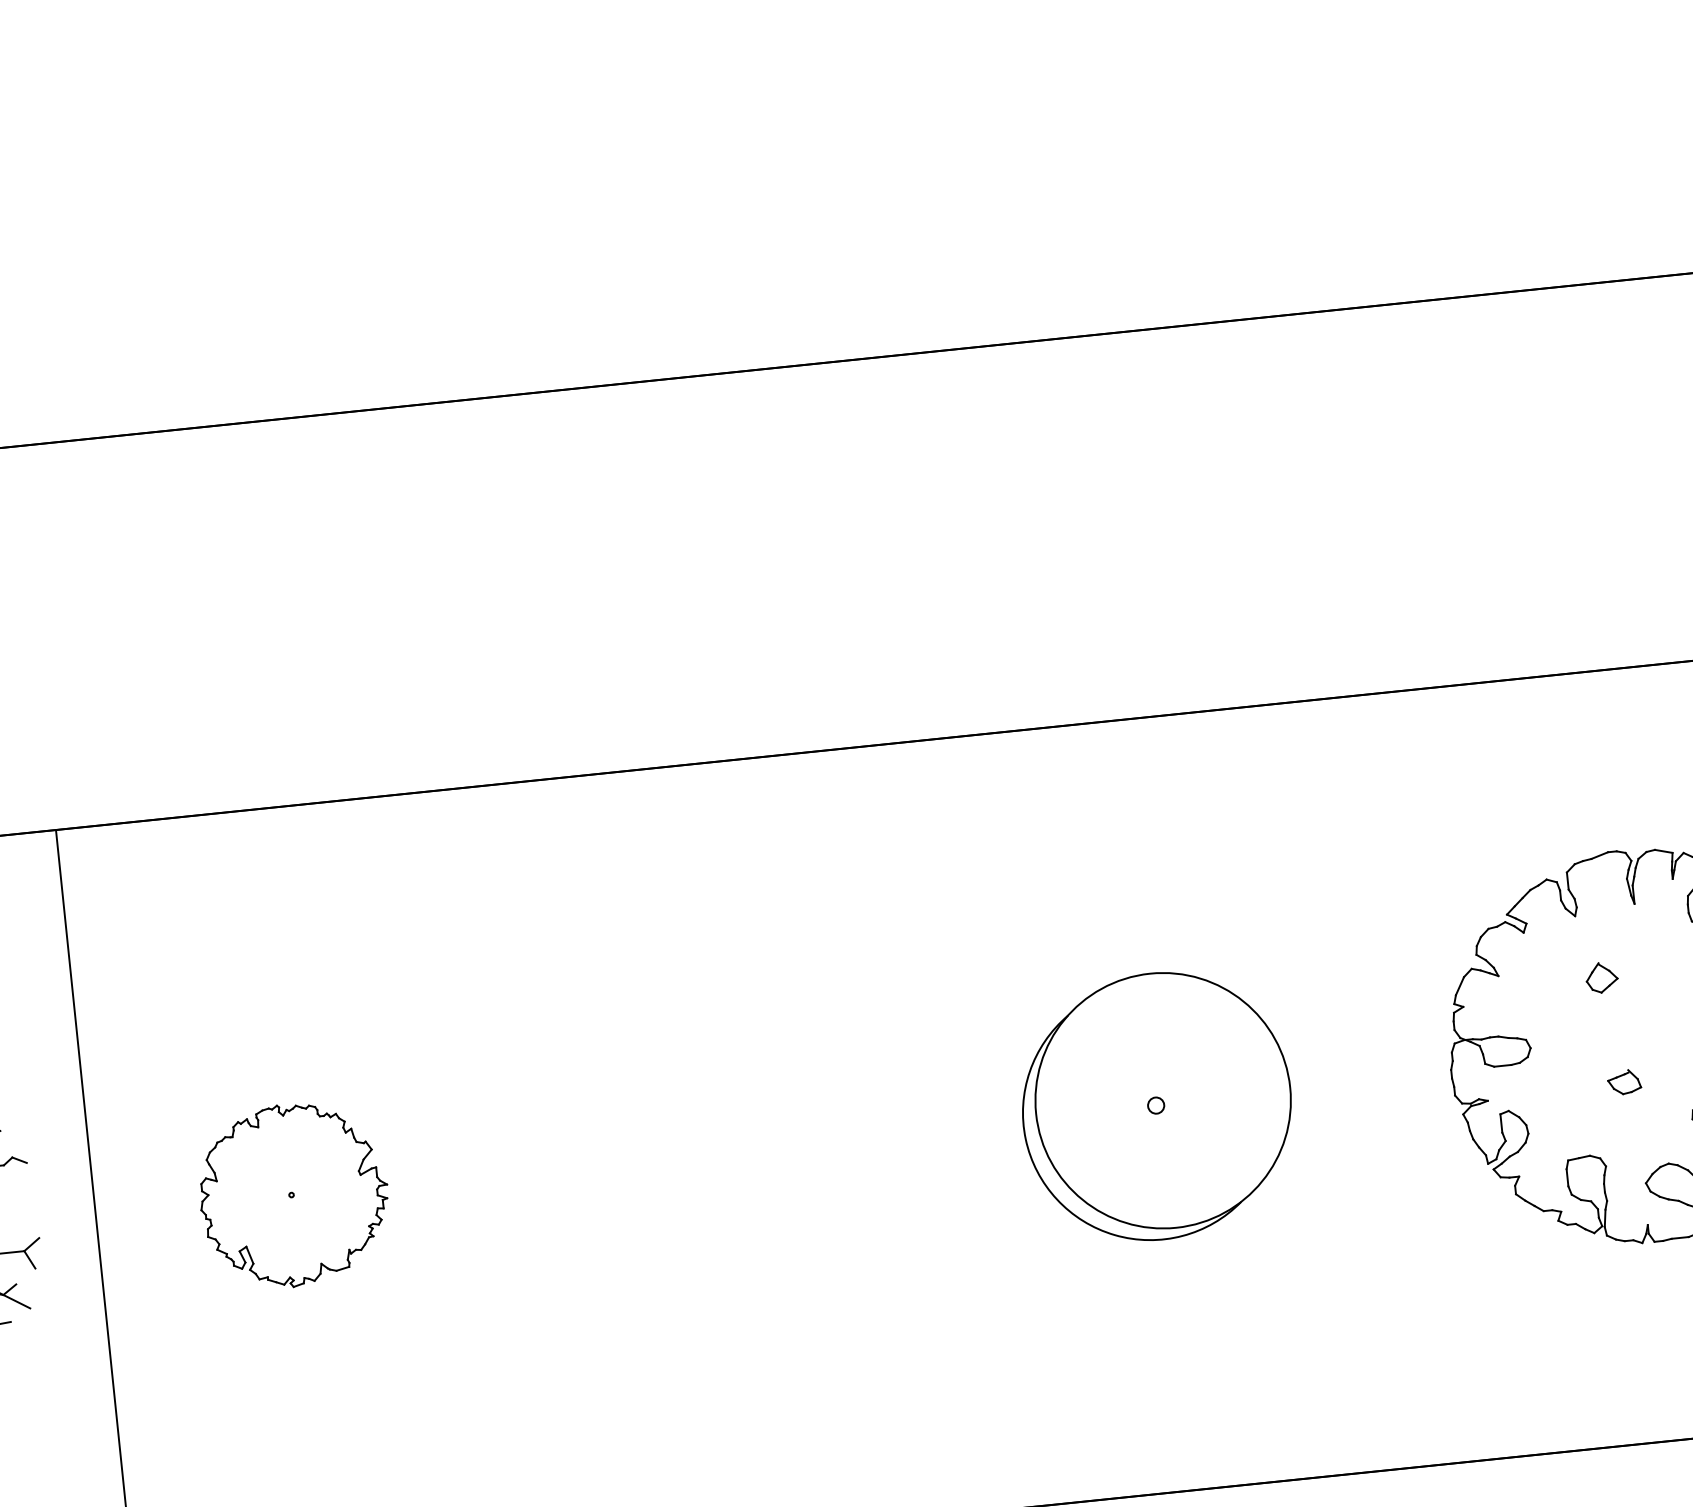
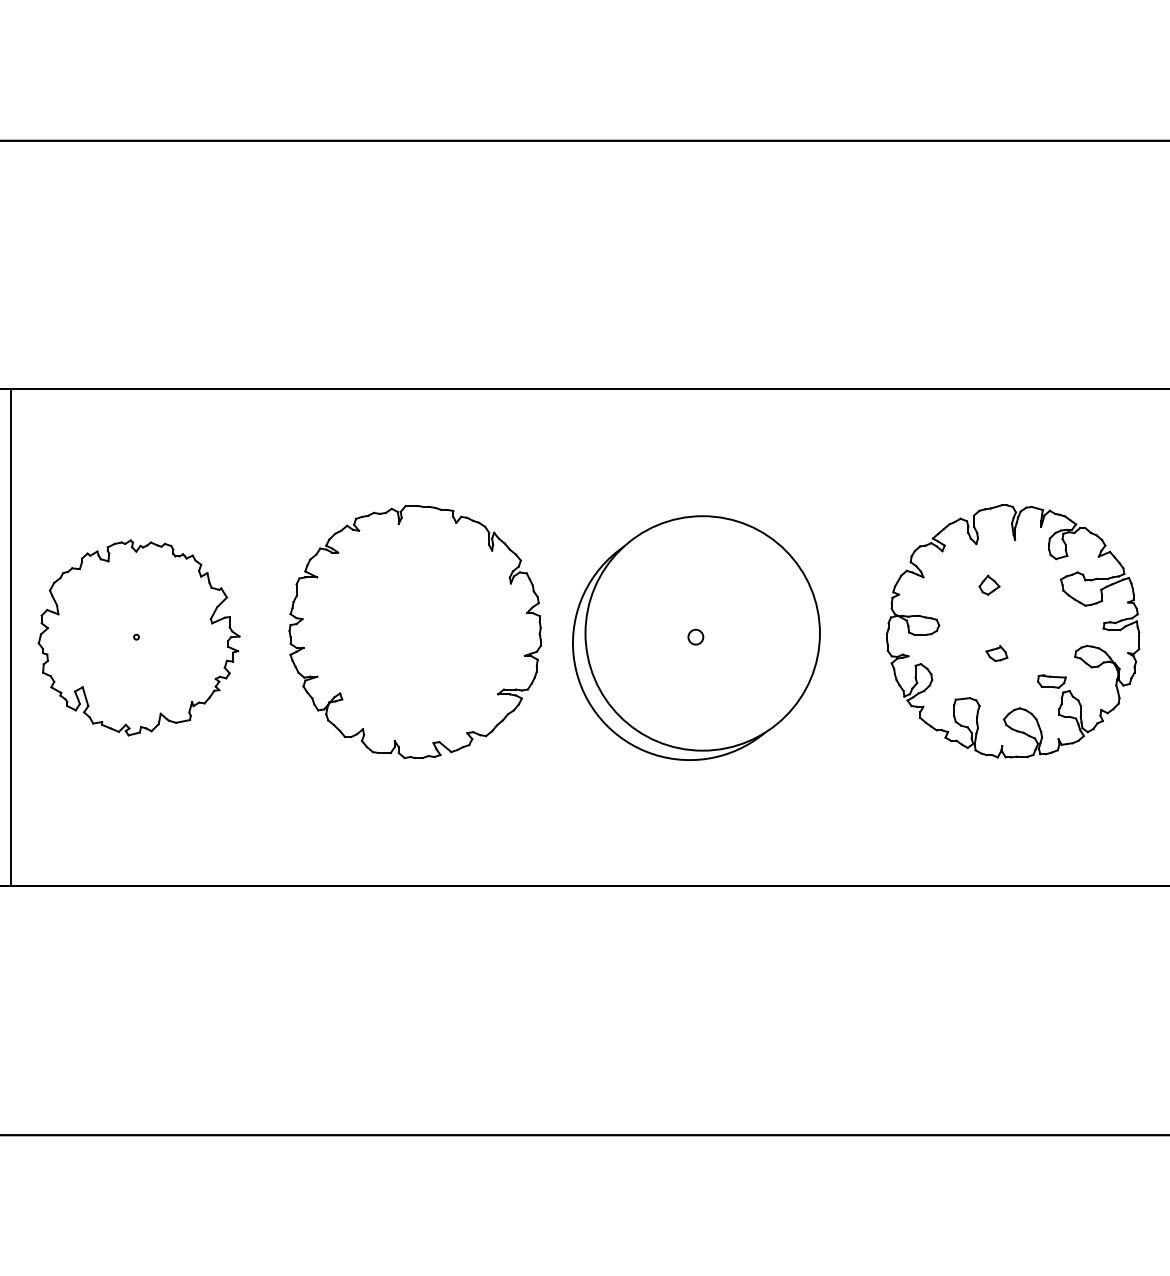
part: (1156, 1105) -> (696, 637), size x1.43
part: (719, 1141) -> (414, 631), added
part: (293, 1194) -> (138, 637), size x1.67

